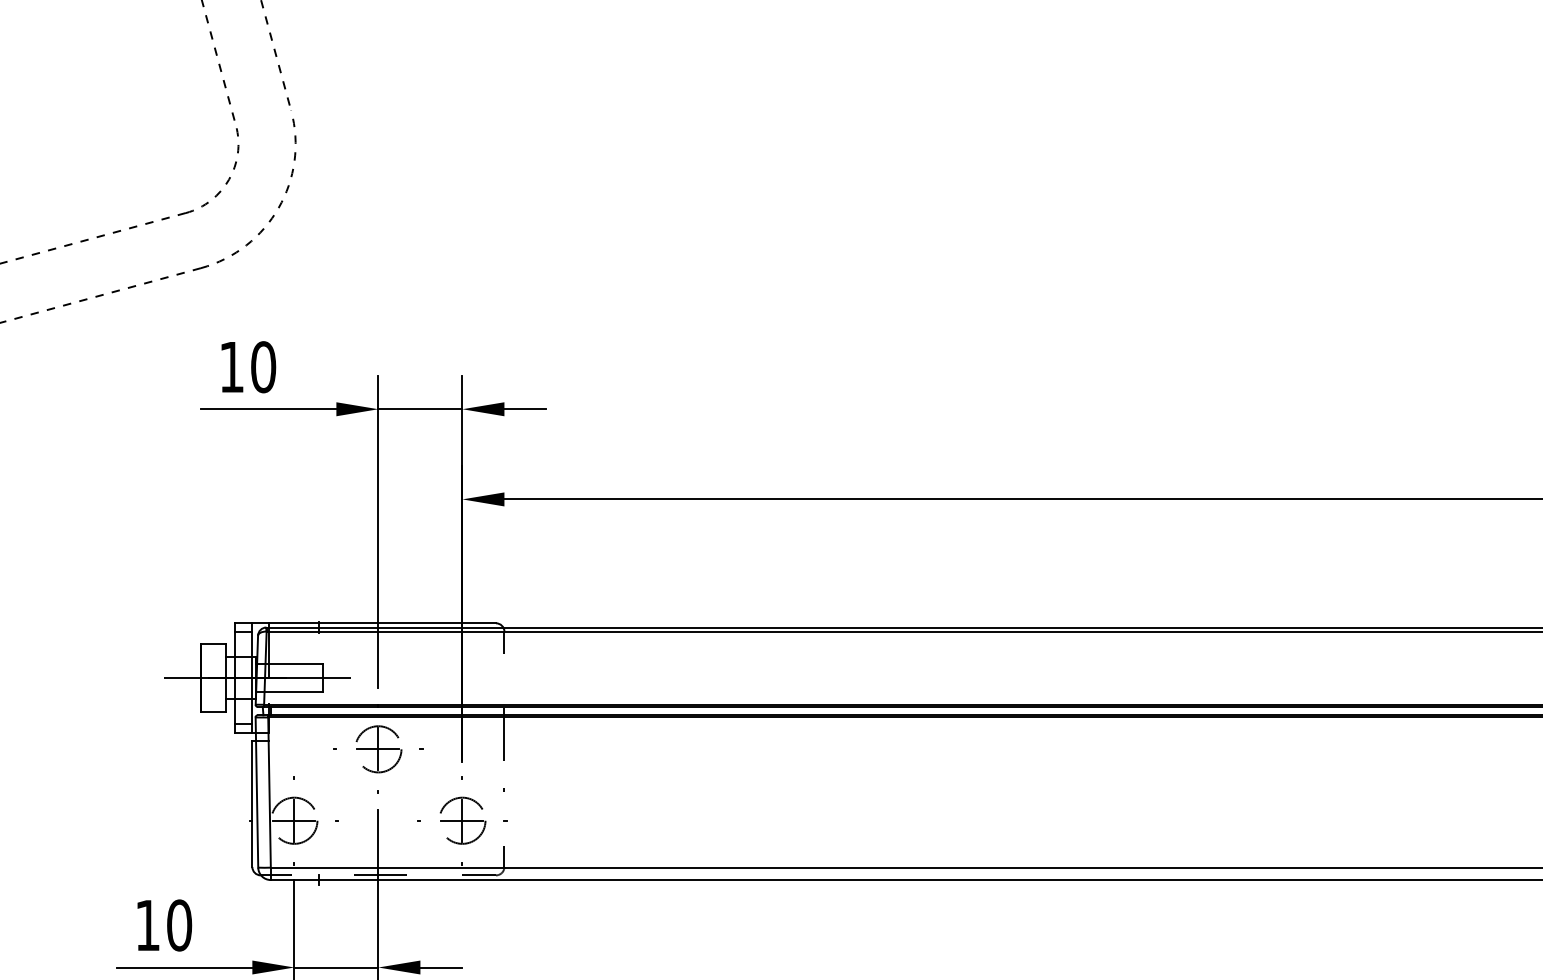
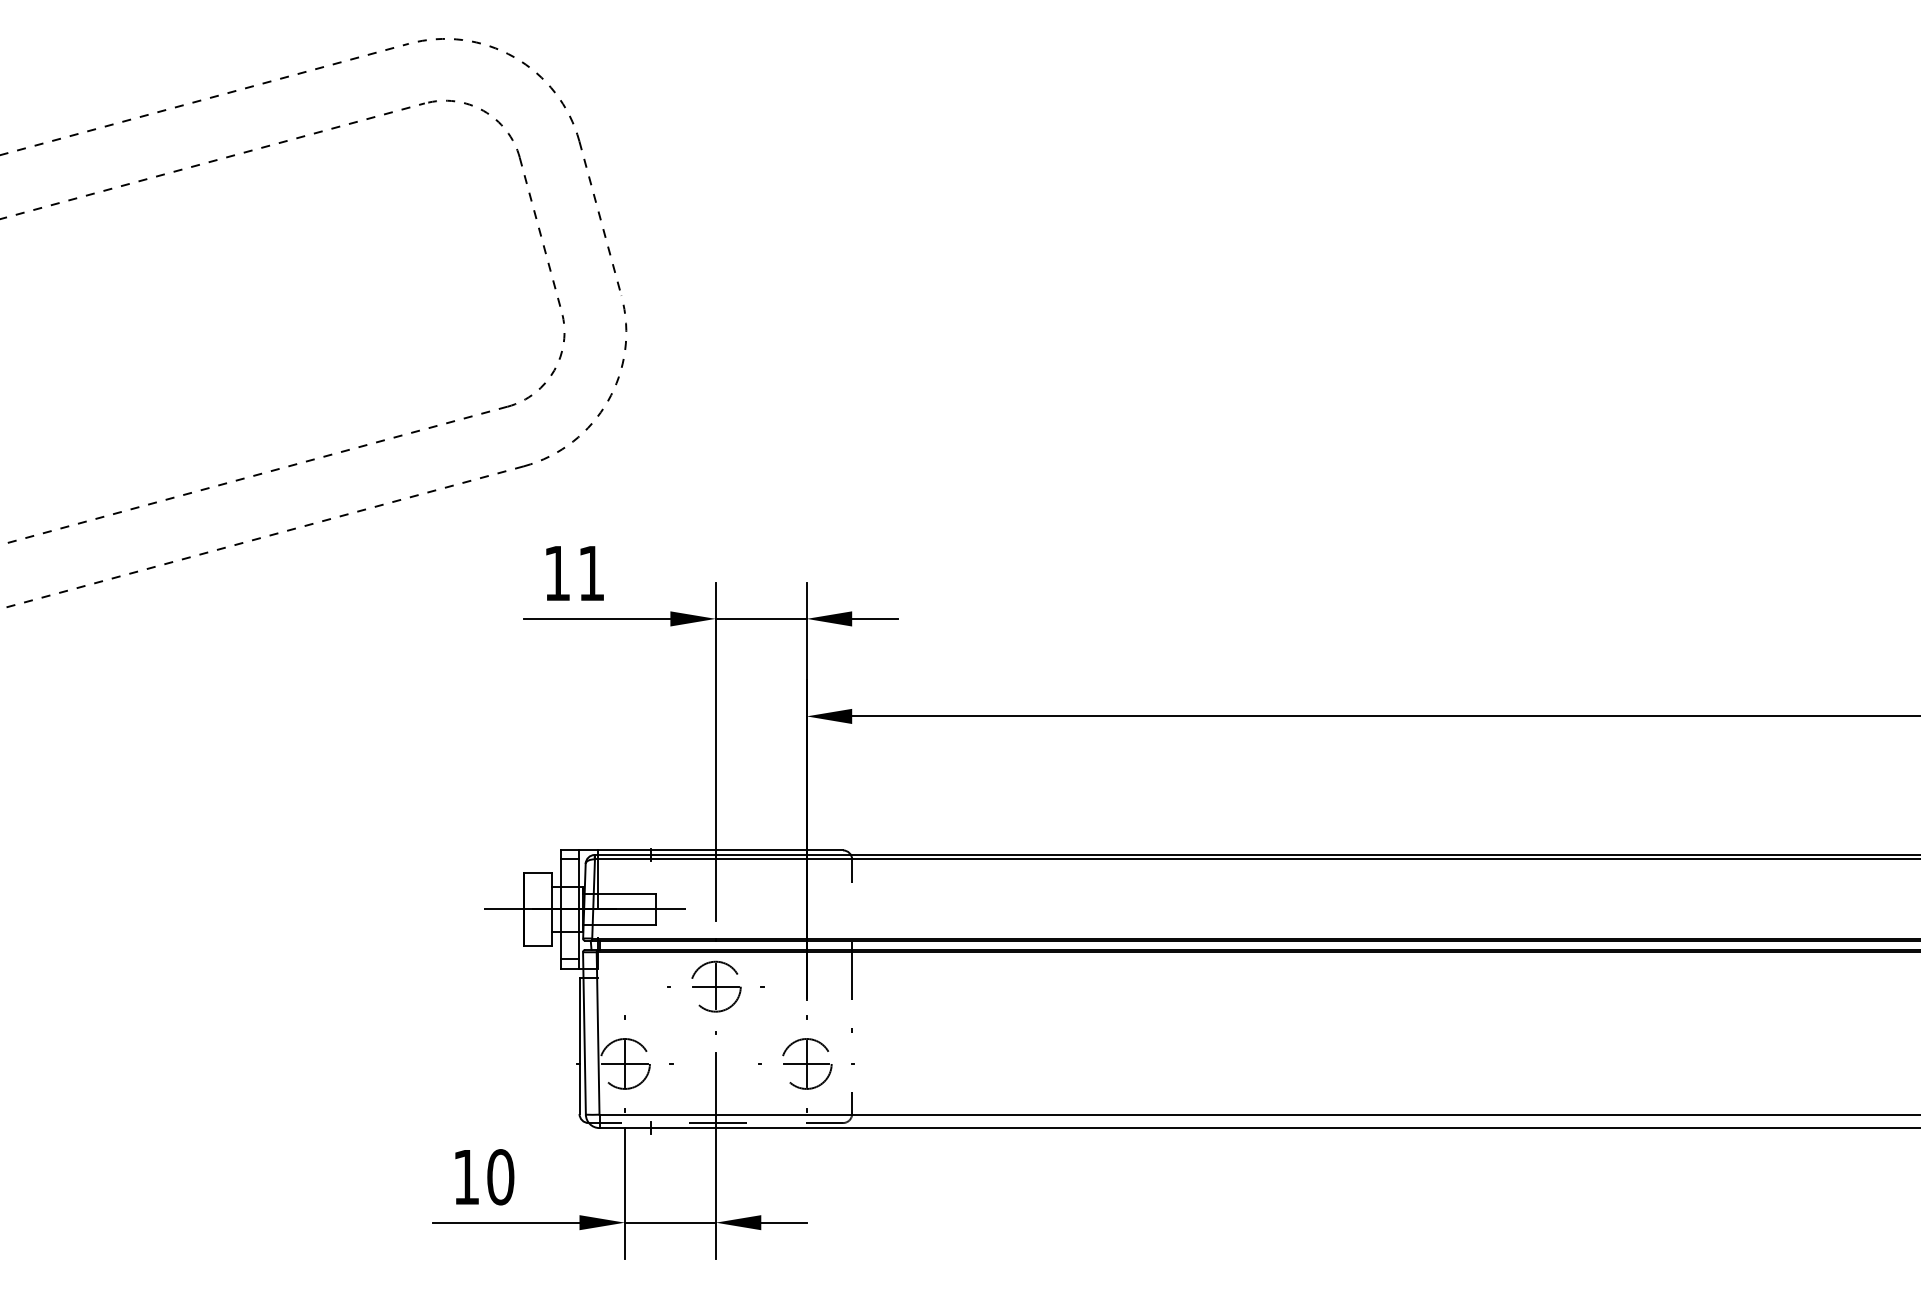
text: (263, 367) -> (591, 573), 10 -> 11

